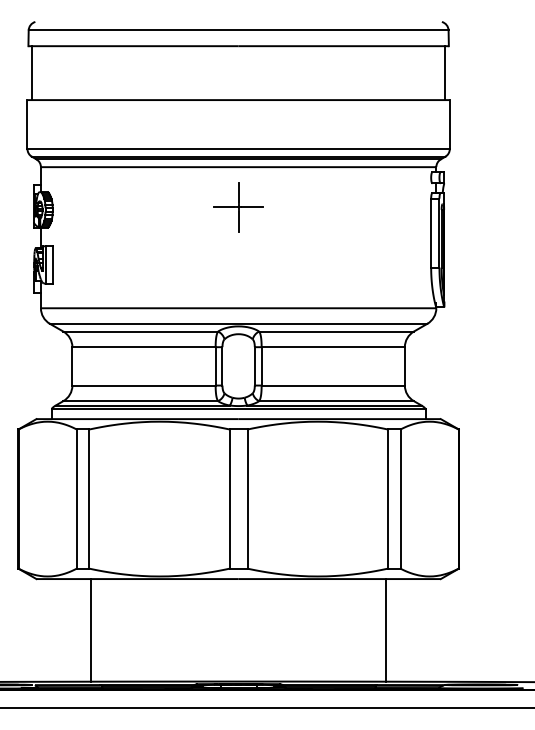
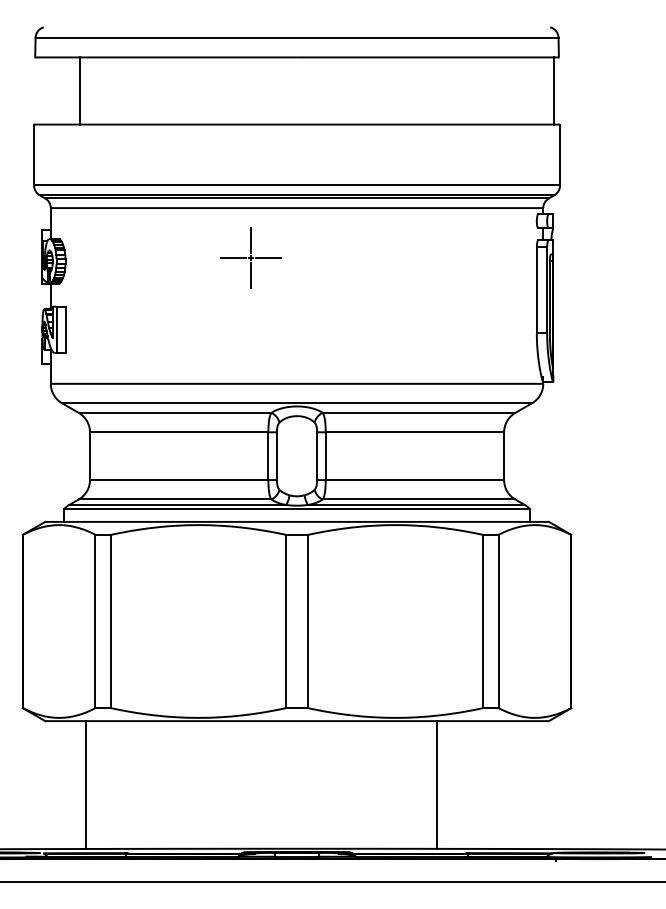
line: (31, 72) -> (79, 90), moved
part: (238, 206) -> (250, 257), moved
line: (90, 629) -> (85, 784), moved
line: (386, 629) -> (437, 784), moved

